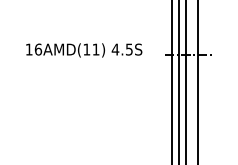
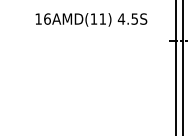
text: (84, 50) -> (91, 19), moved

